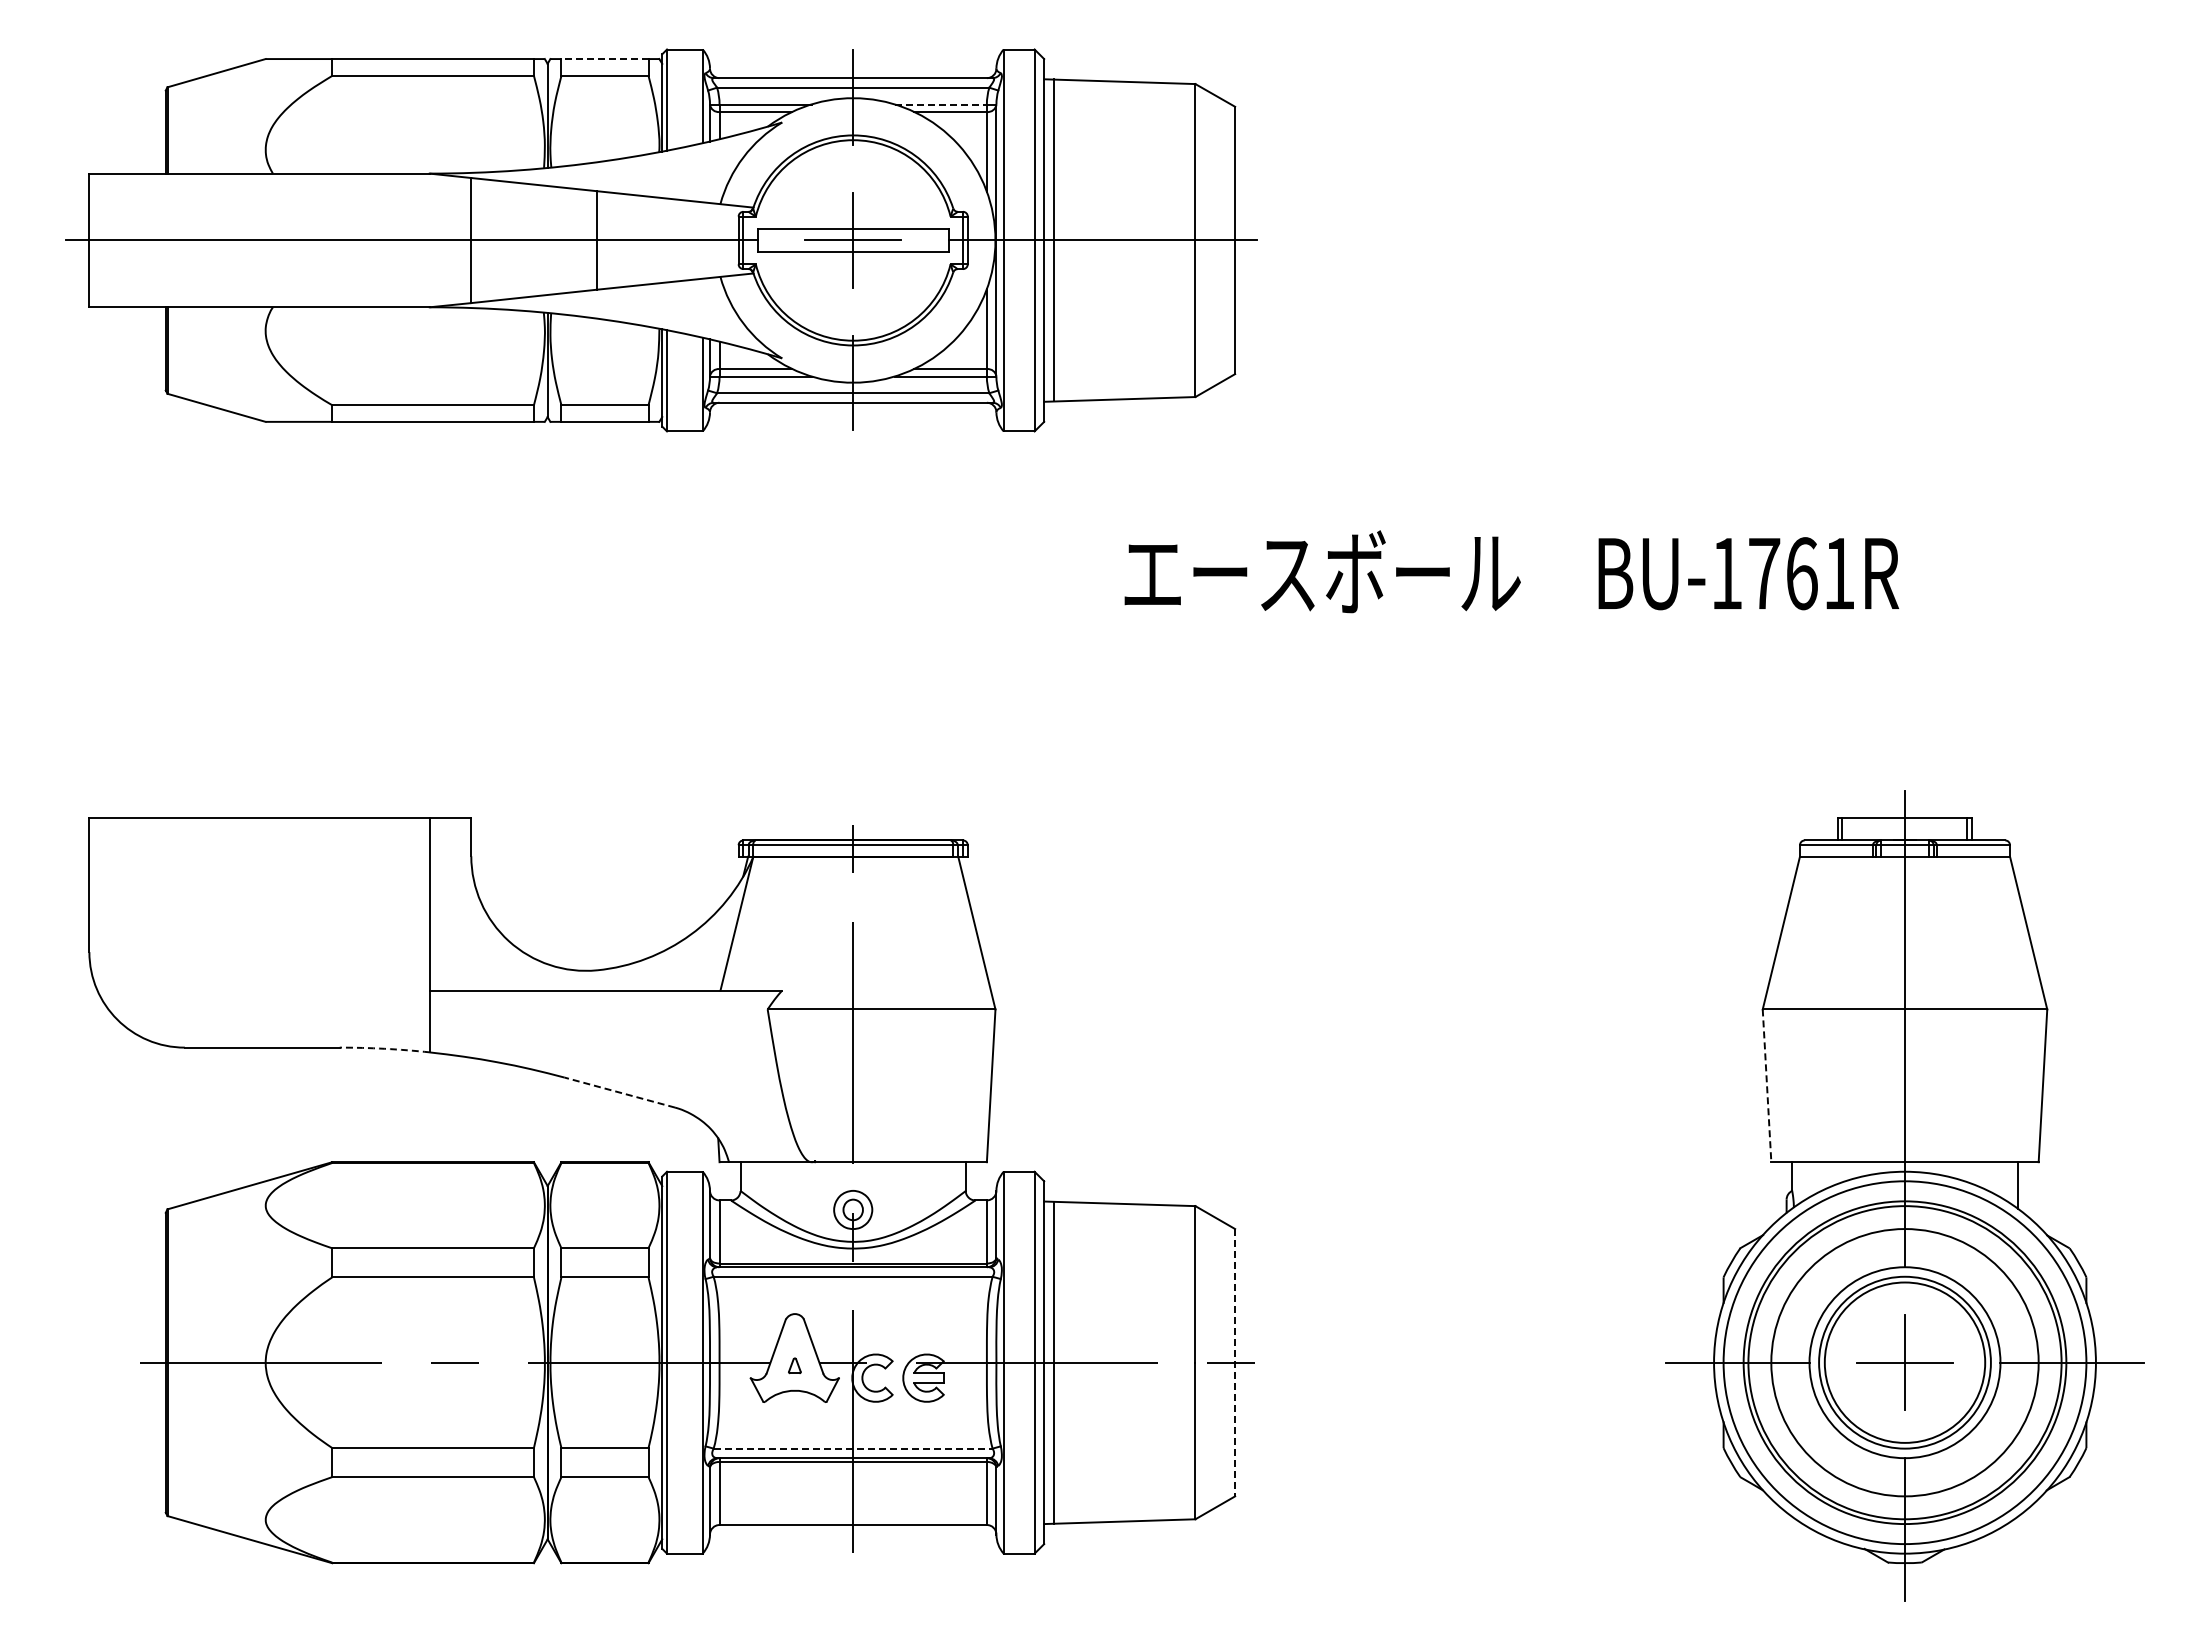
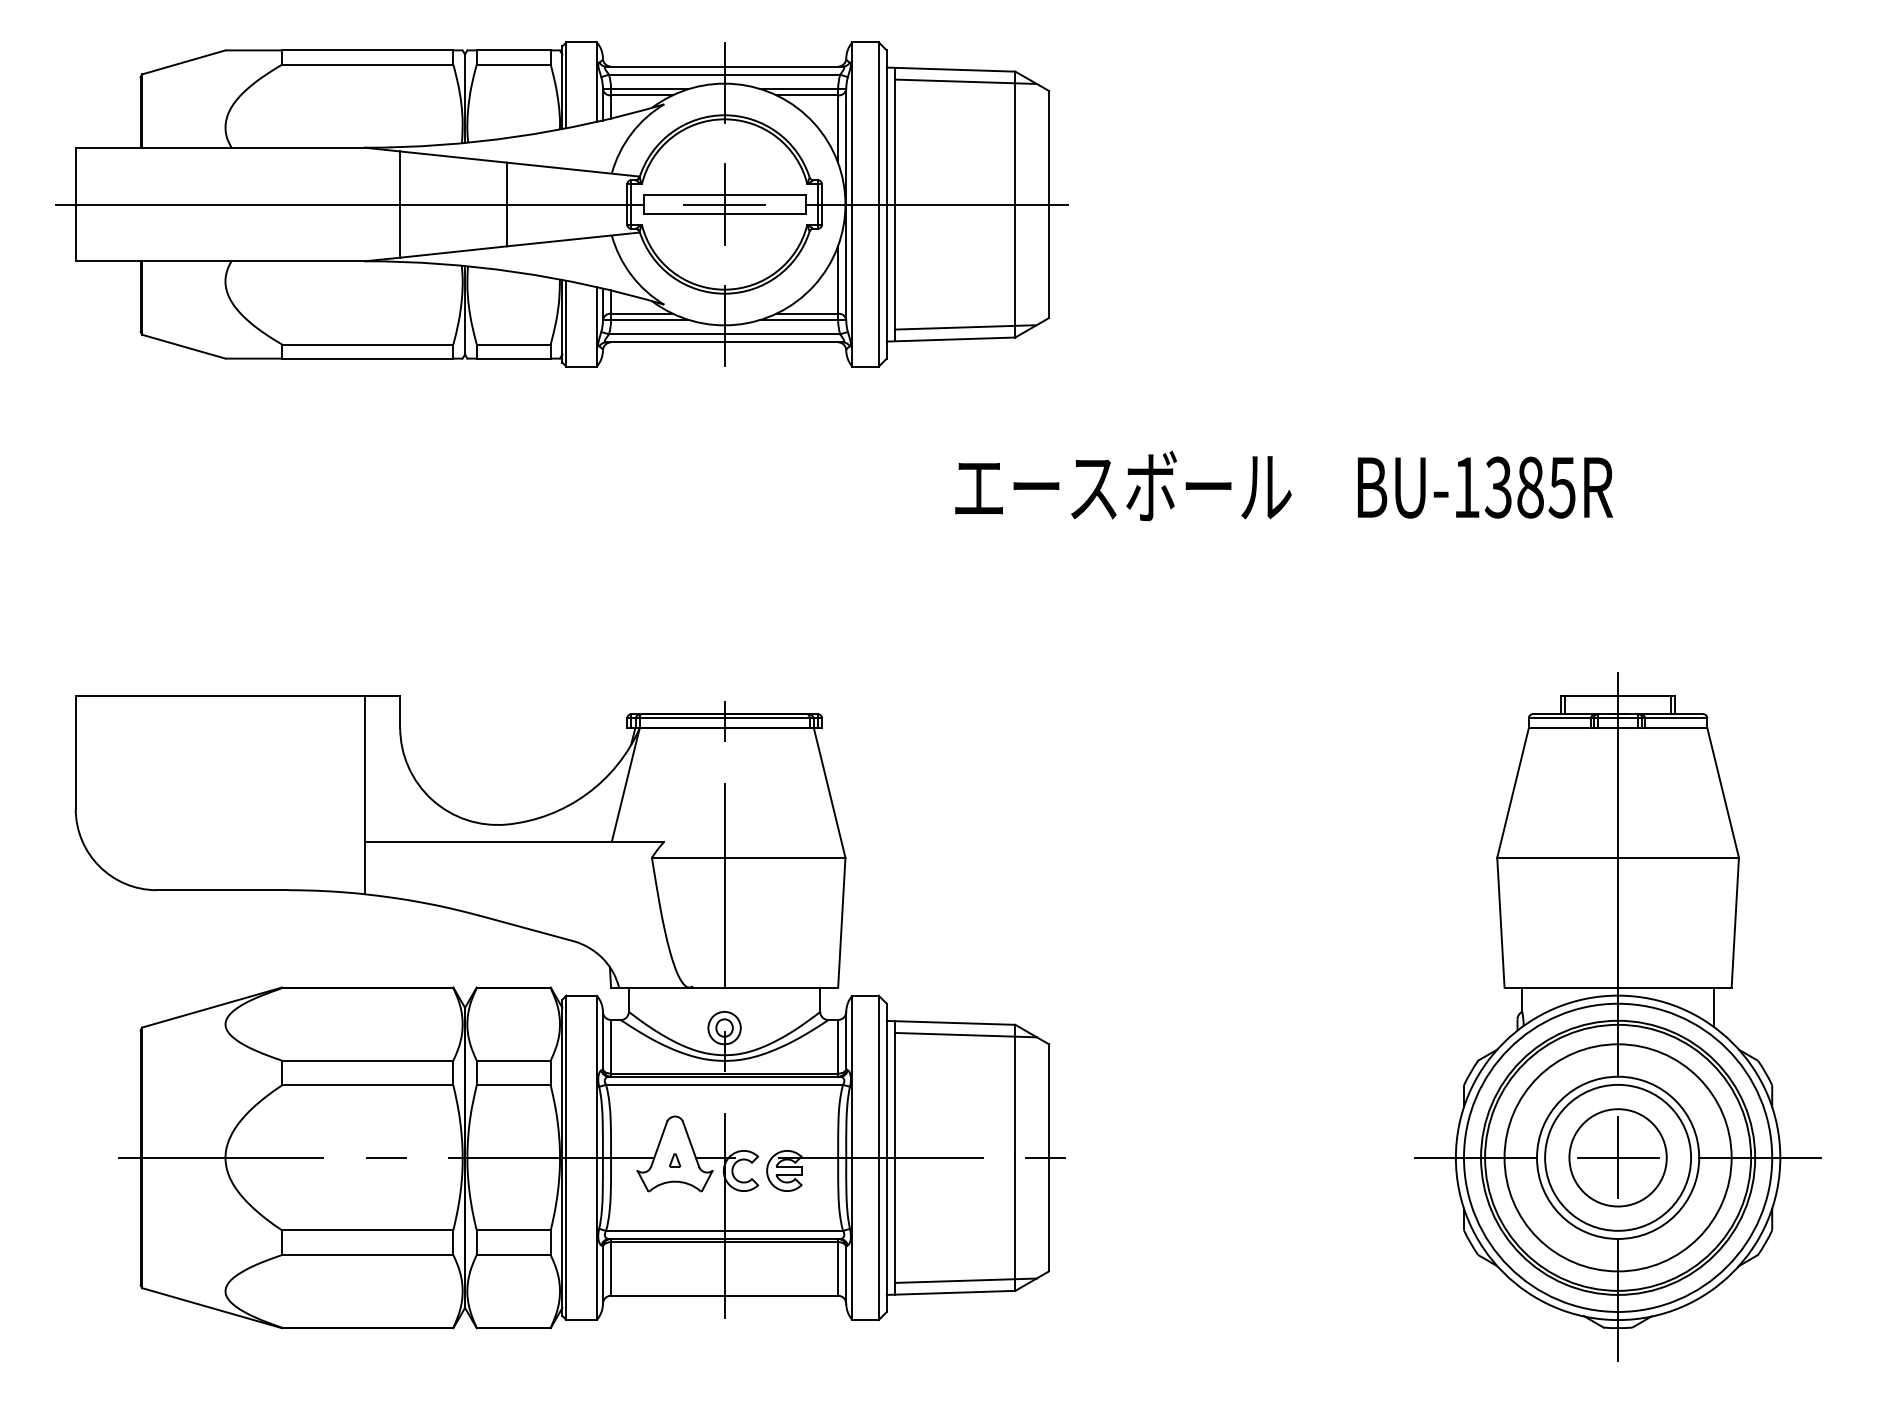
line: (604, 59) -> (513, 50), dashed -> solid
line: (1136, 95) -> (965, 81), added
line: (941, 104) -> (799, 89), dashed -> solid
line: (1136, 384) -> (965, 326), added
text: (1801, 573) -> (1530, 487), BU-1761R -> BU-1385R
arc: (384, 1048) -> (326, 890), dashed -> solid
line: (1767, 1085) -> (1501, 922), dashed -> solid
line: (619, 1092) -> (526, 928), dashed -> solid
line: (1136, 1217) -> (965, 1034), added
line: (1235, 1362) -> (1049, 1157), dashed -> solid
circle: (1904, 1362) -> (1617, 1157), size x0.71
line: (853, 1448) -> (724, 1230), dashed -> solid
line: (1136, 1506) -> (965, 1280), added

